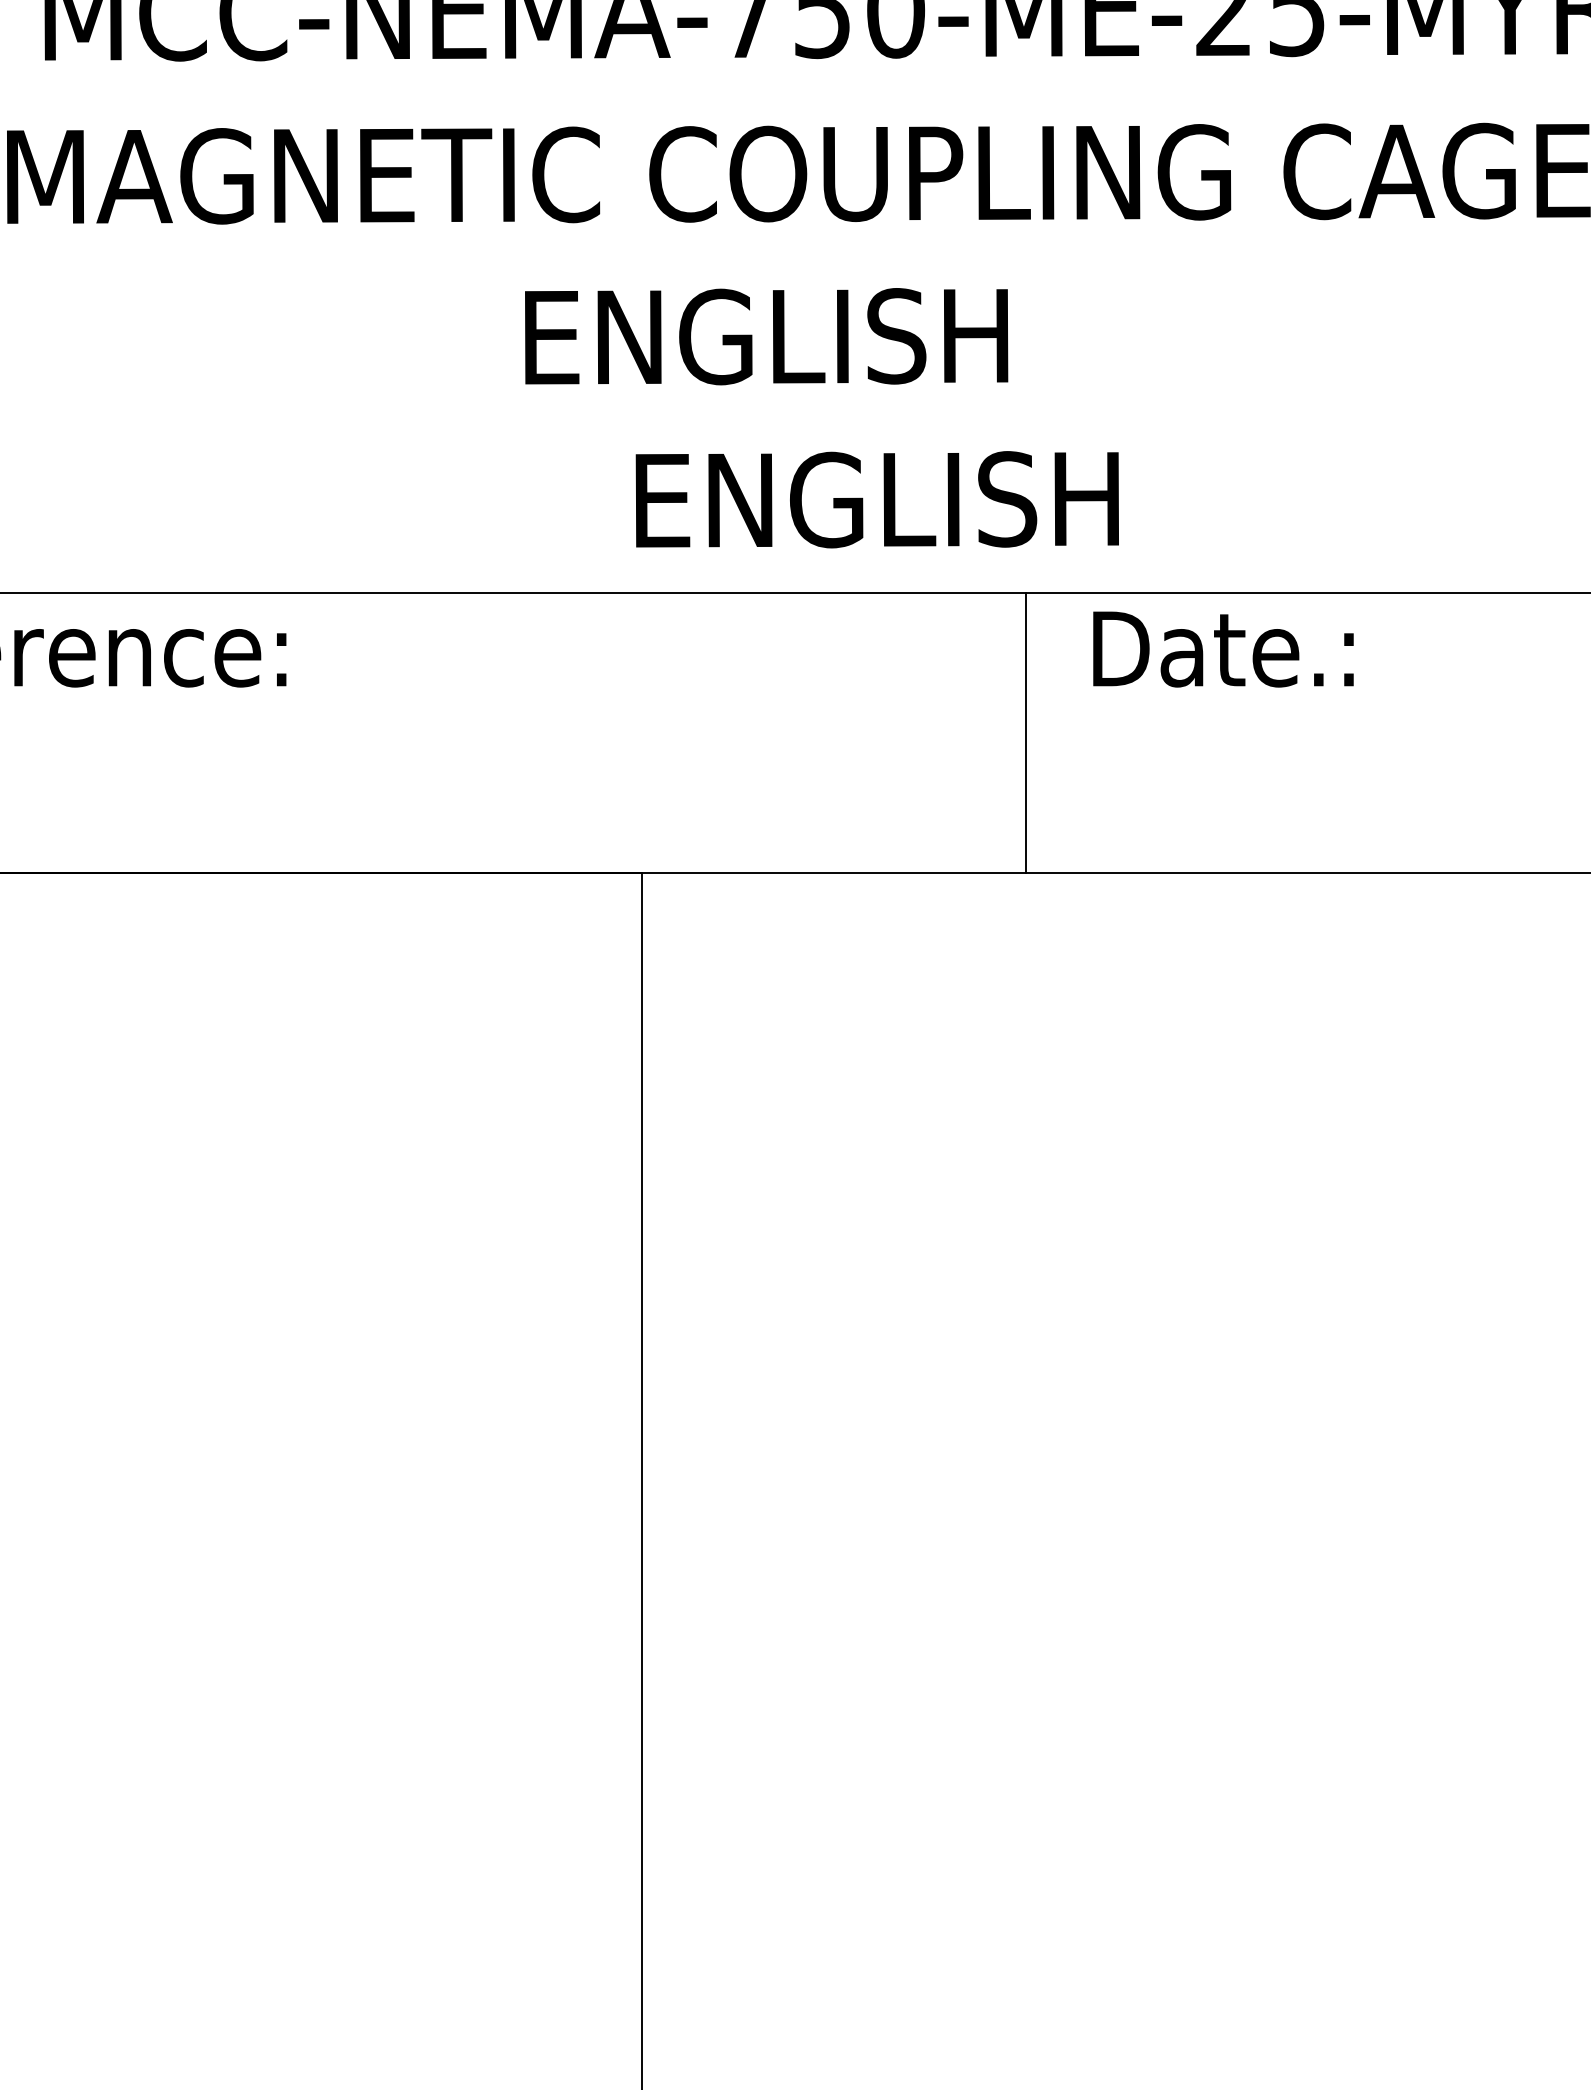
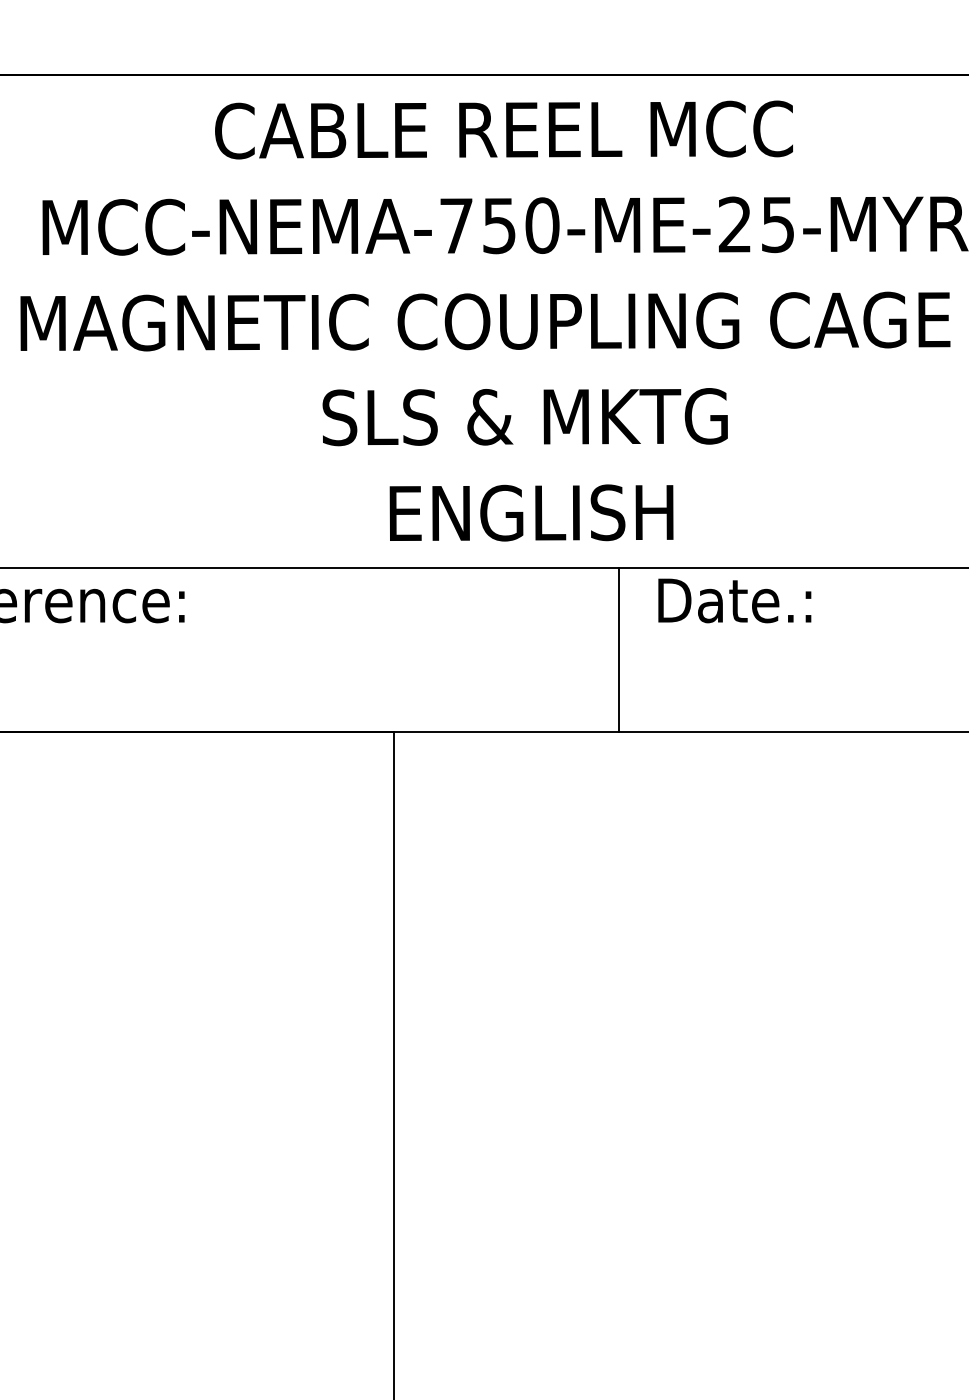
text: (865, 337) -> (524, 417), ENGLISH -> SLS & MKTG

